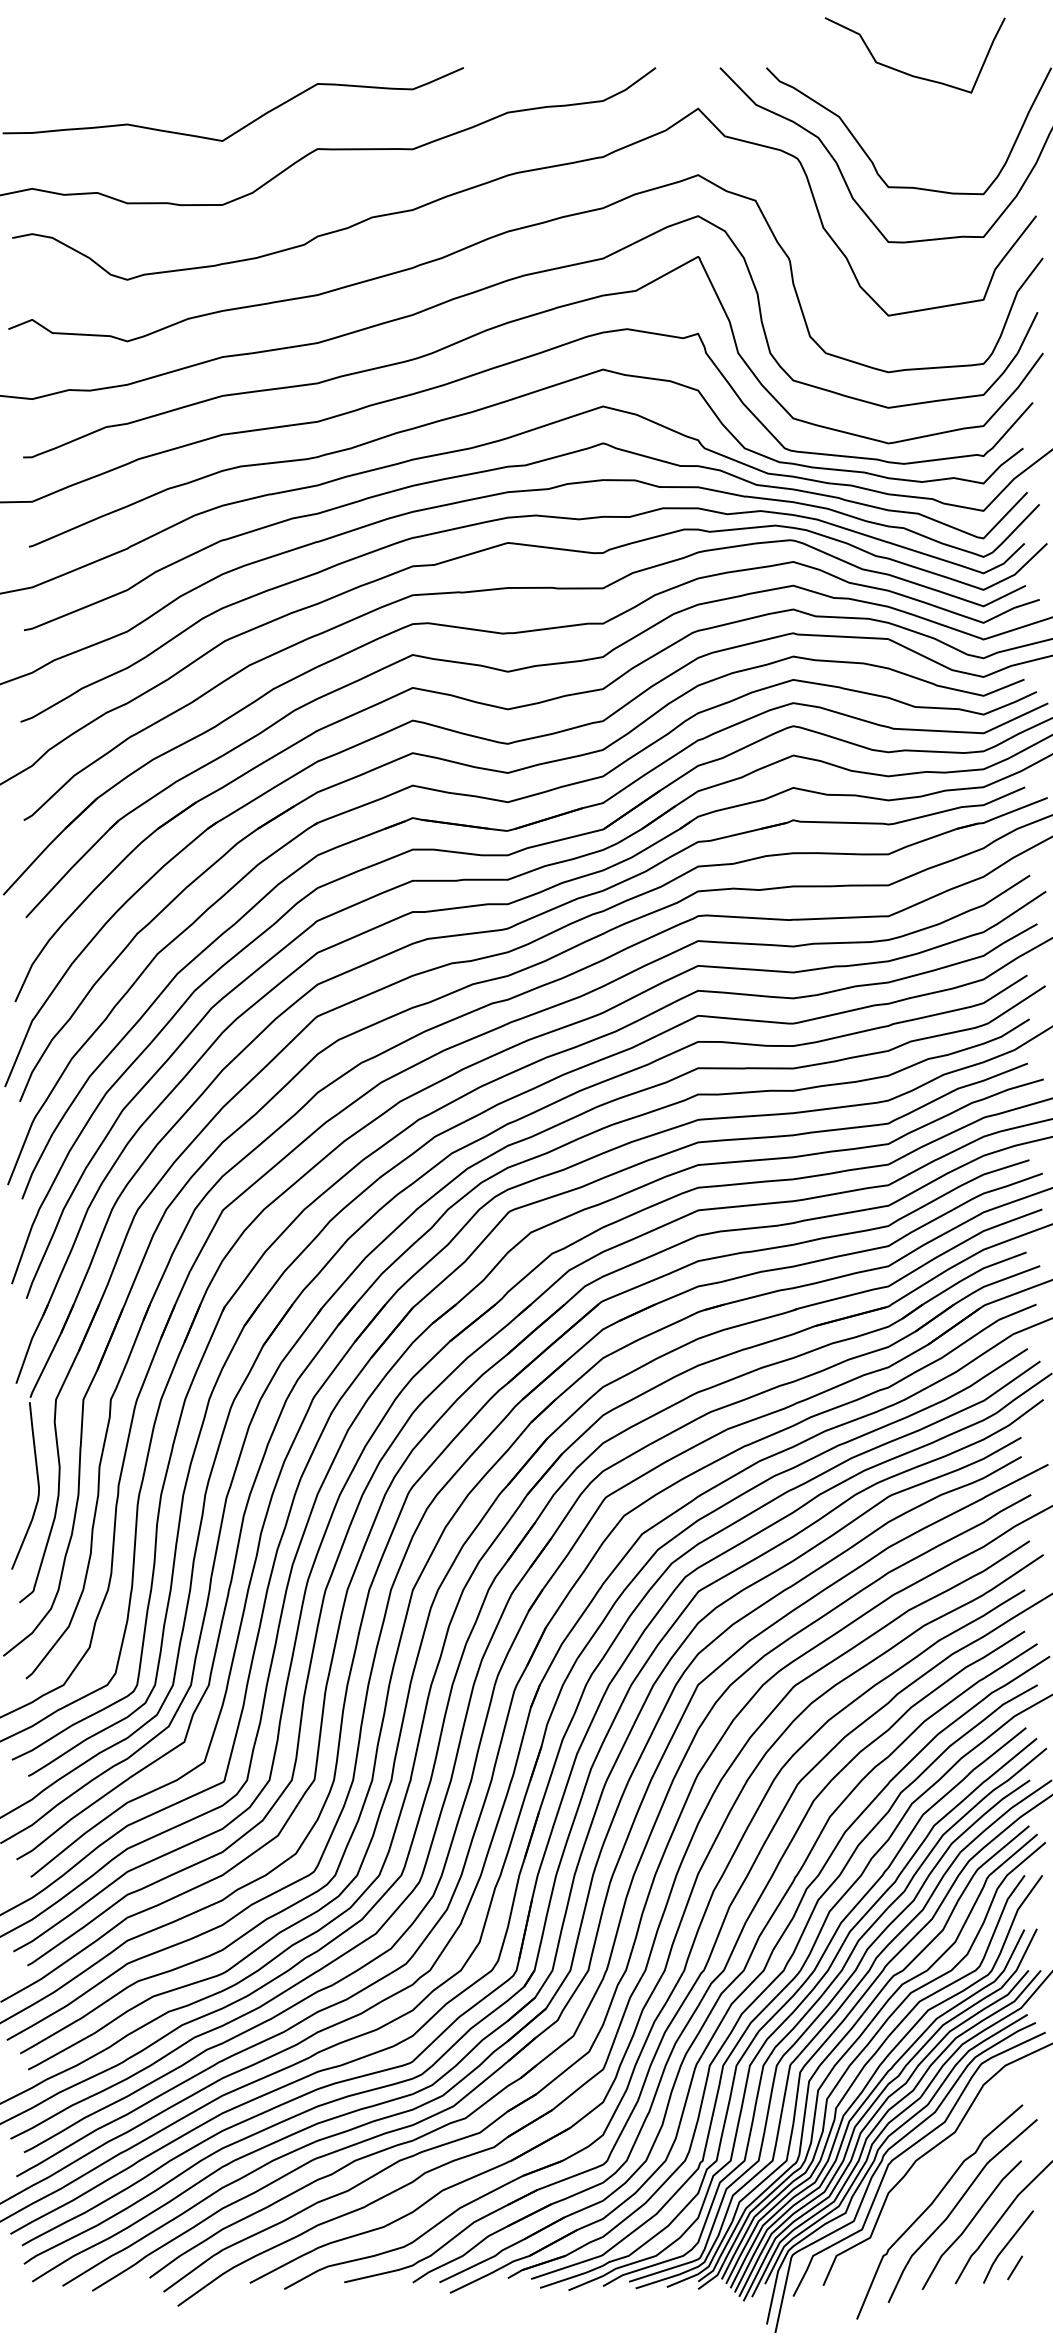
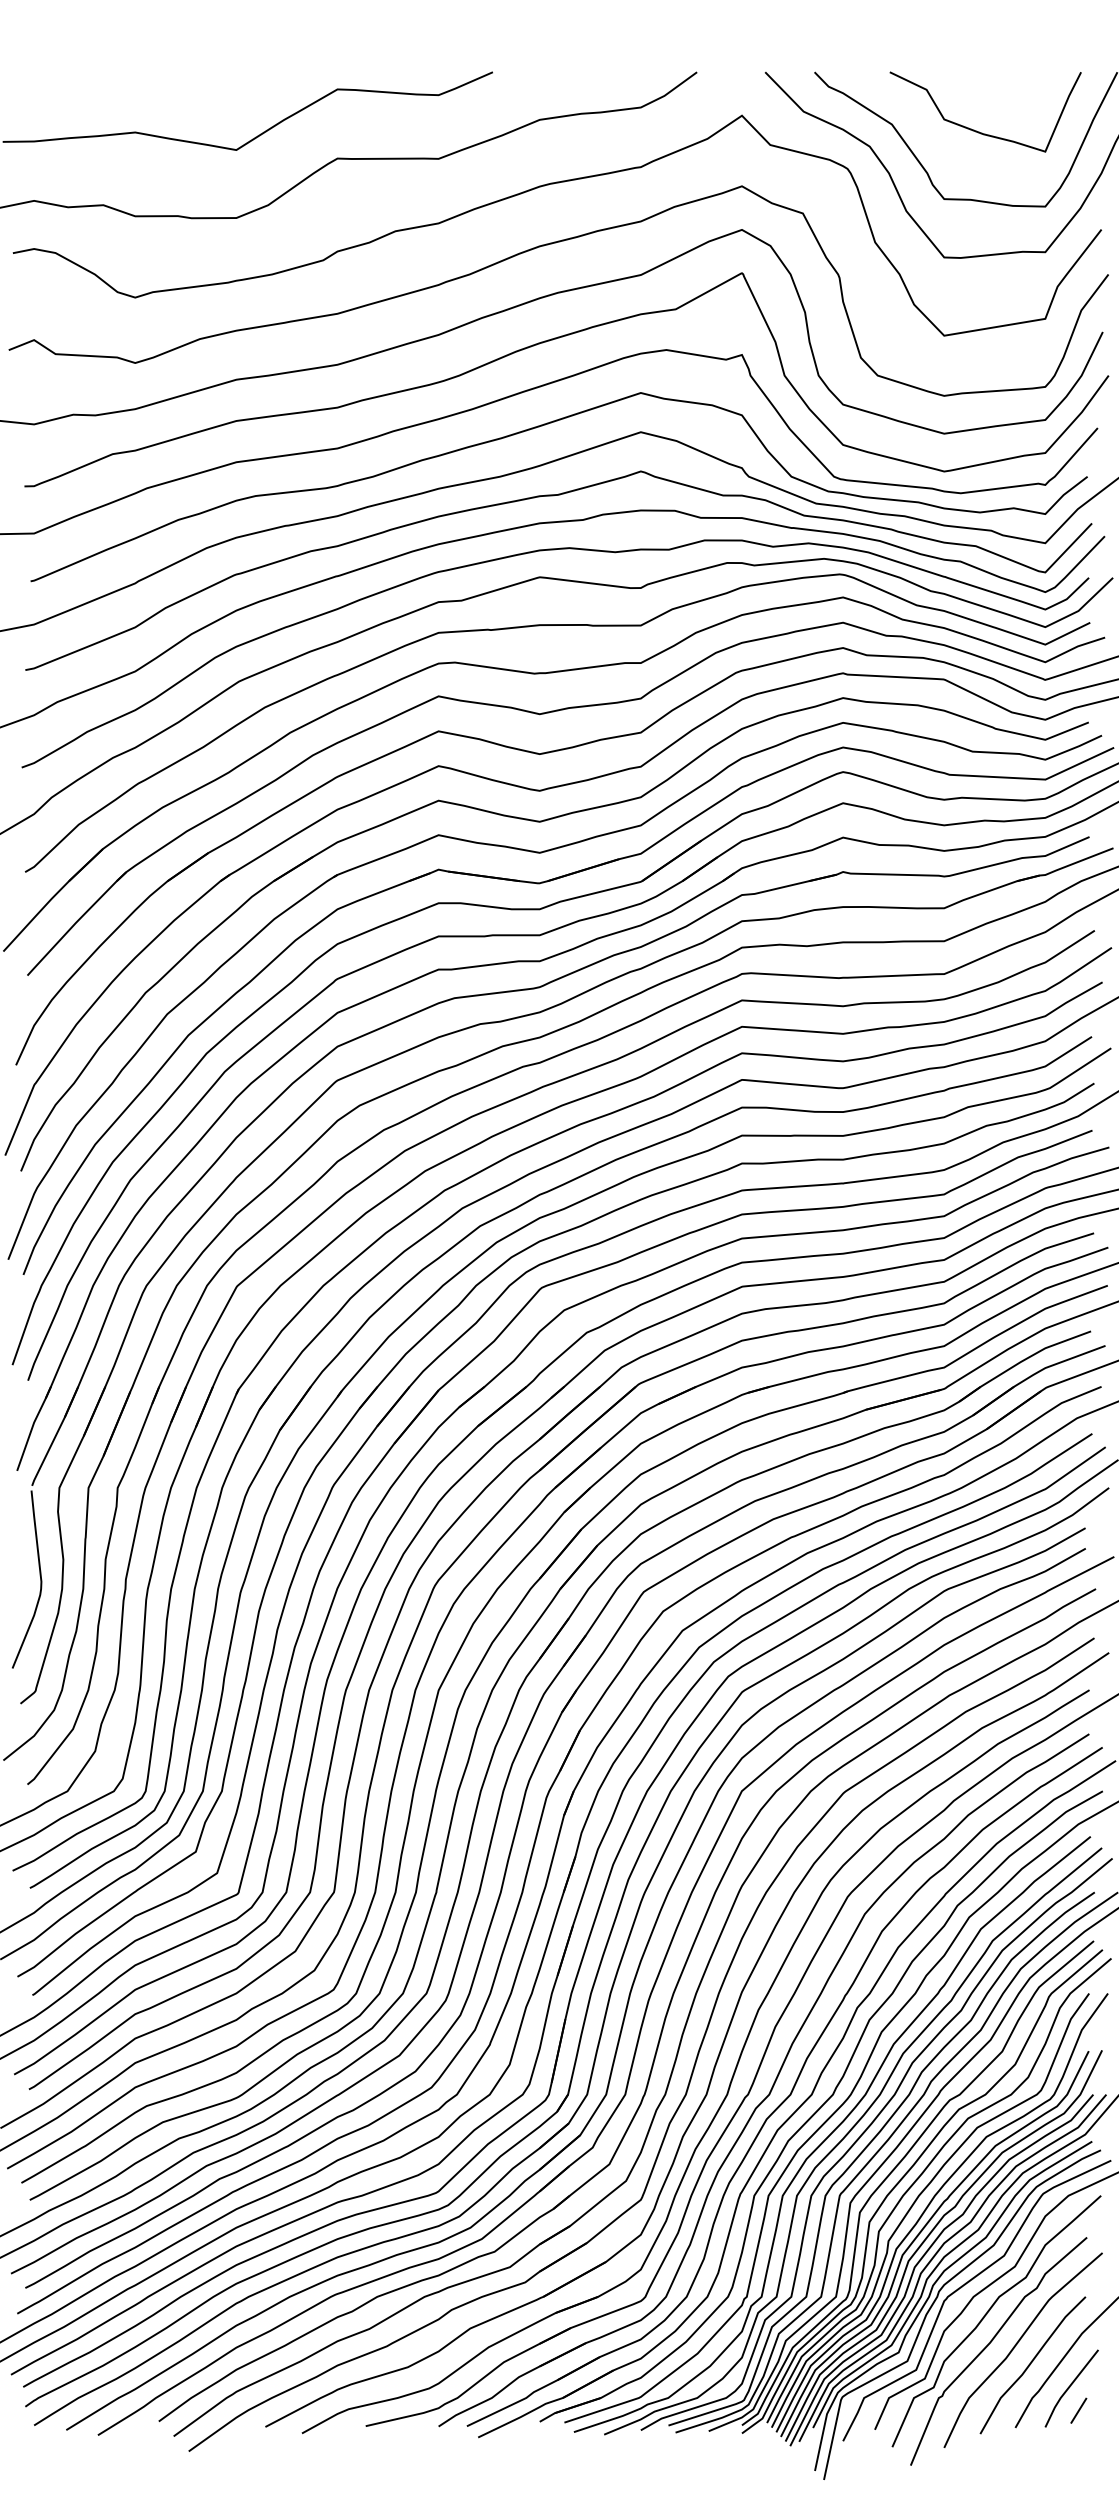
curve: (909, 73) -> (979, 131), moved
curve: (929, 2177) -> (987, 2314), added

